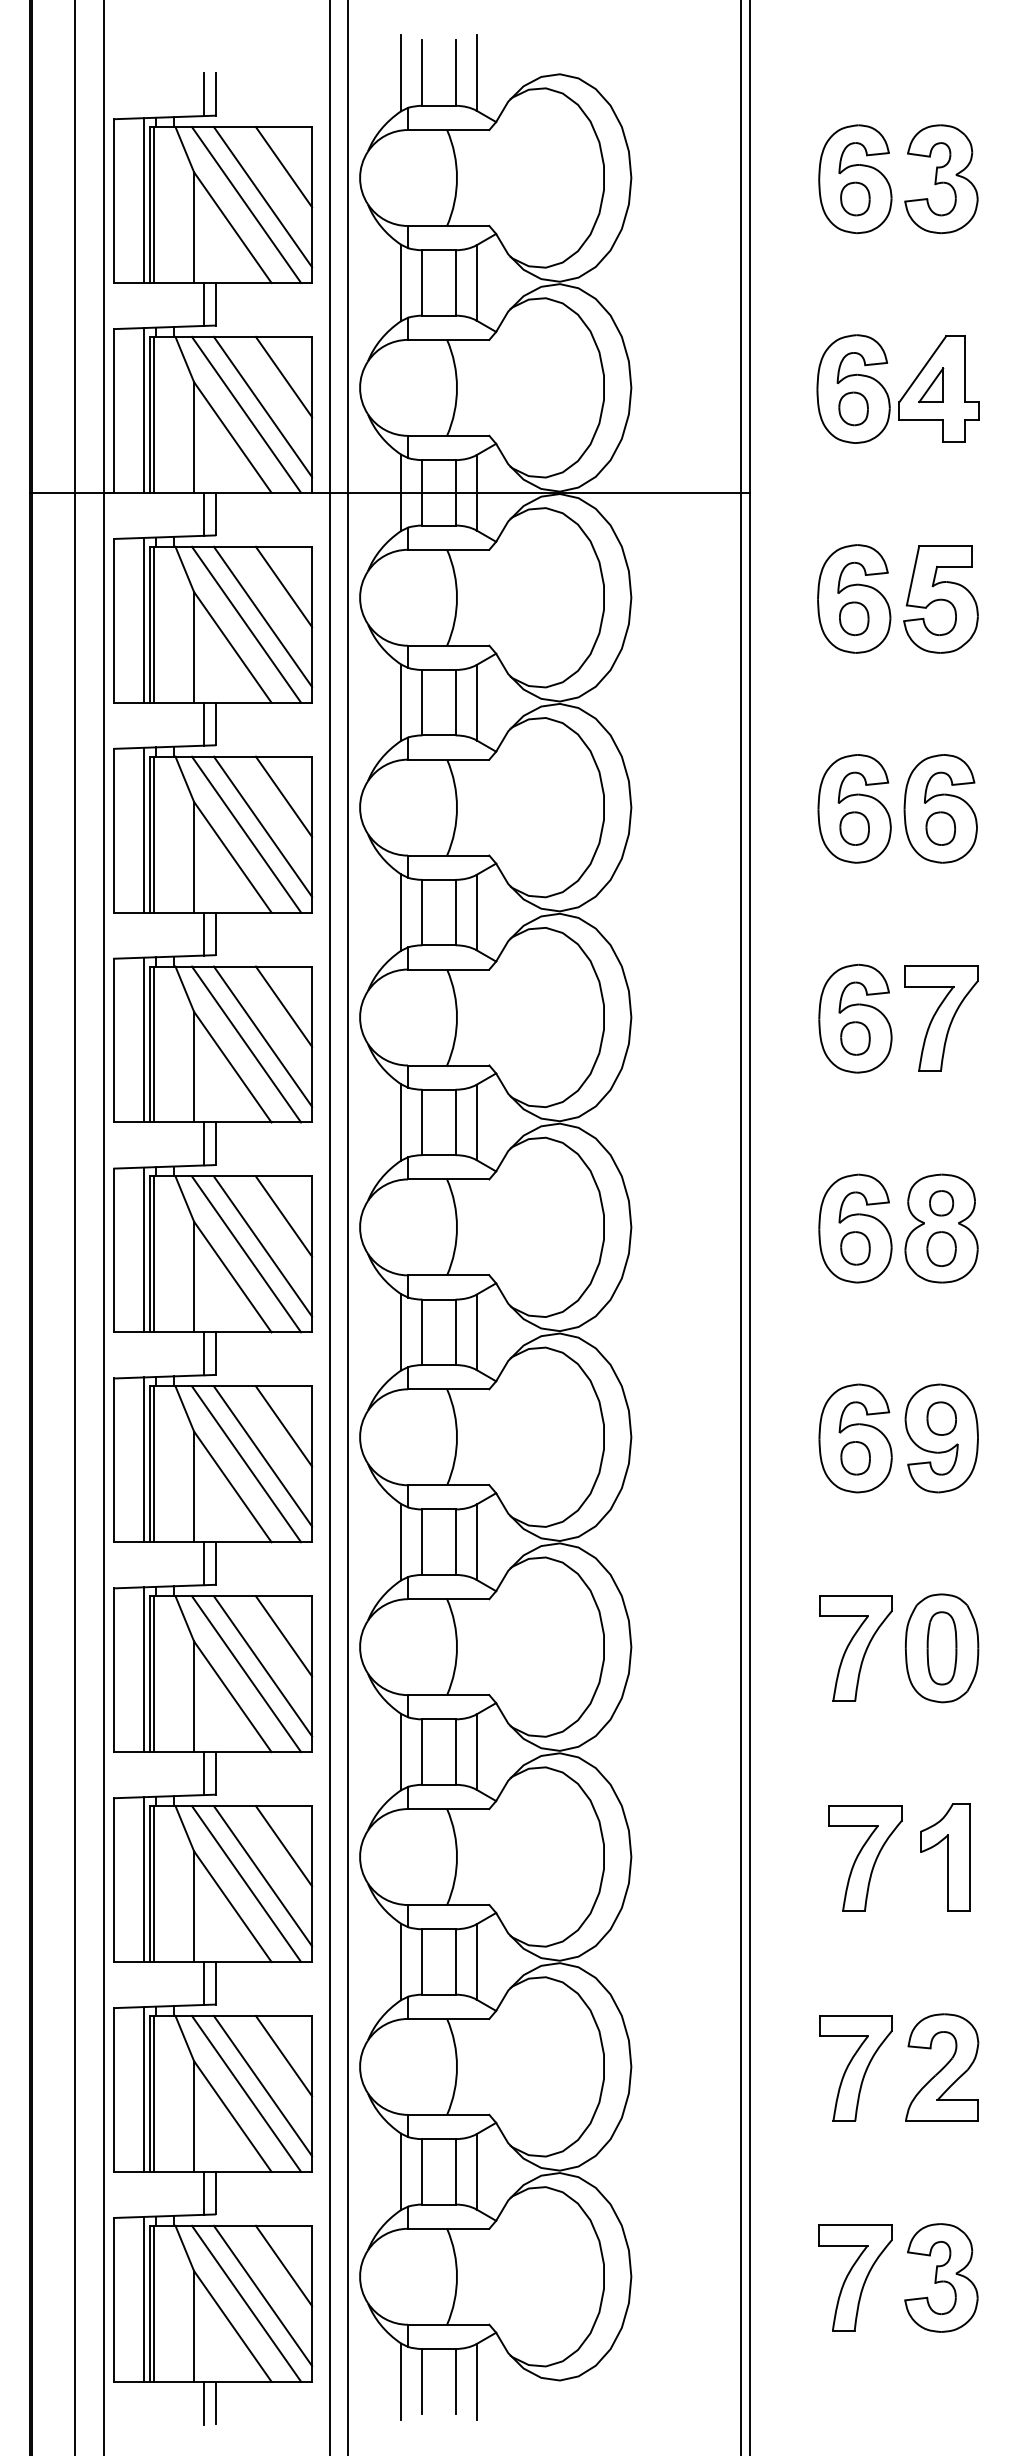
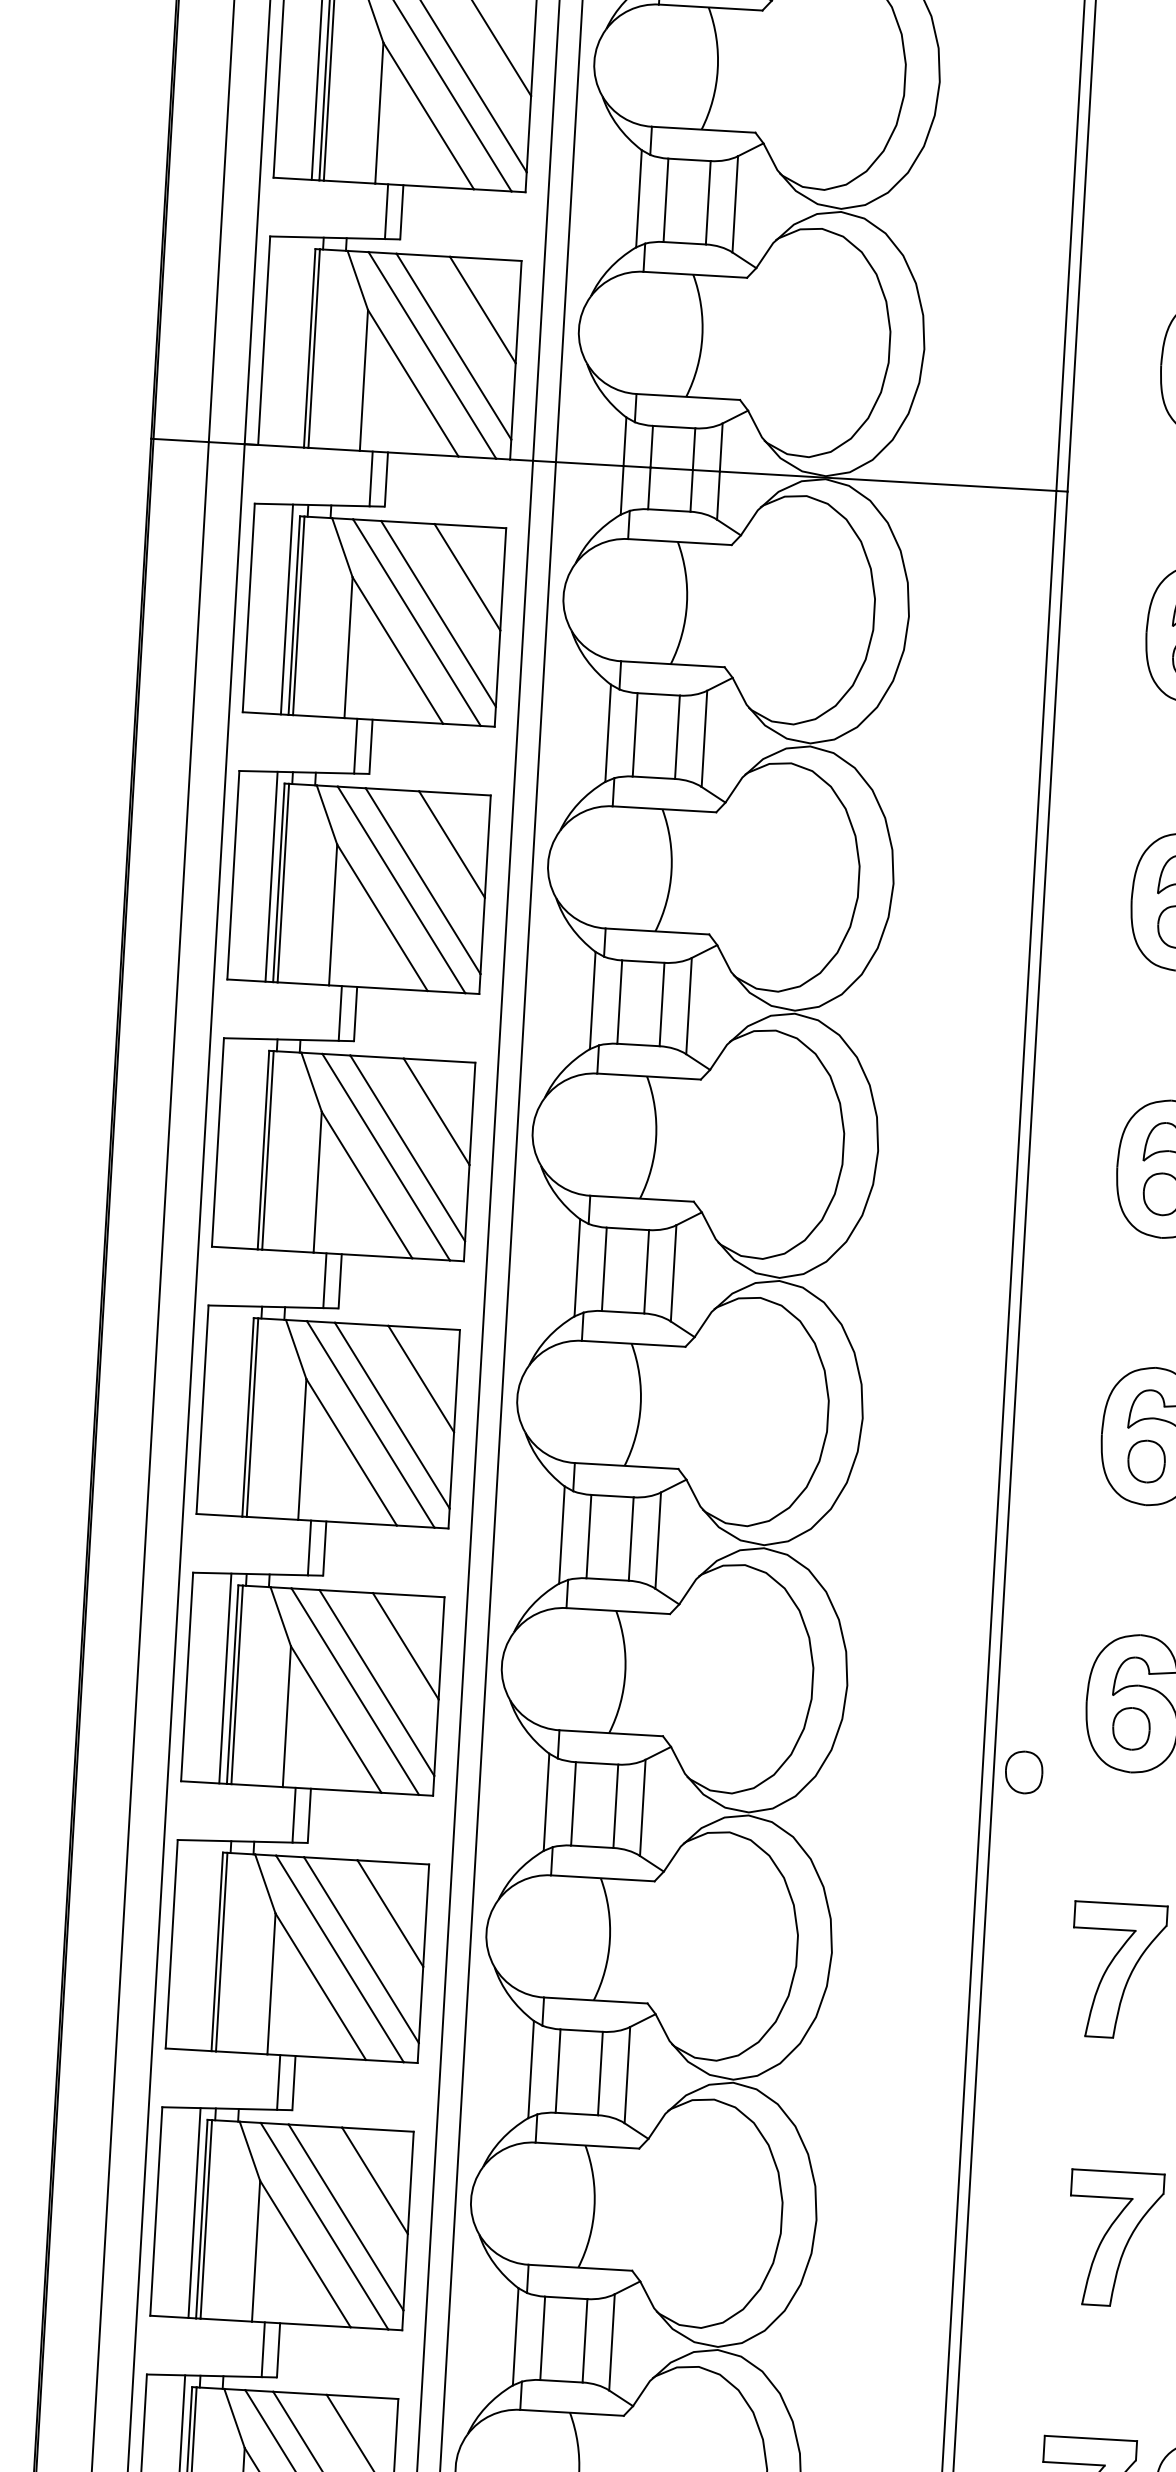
line: (144, 410) -> (302, 342), removed
line: (144, 1039) -> (256, 1143), removed
line: (144, 1249) -> (241, 1410), removed
part: (773, 1497) -> (1023, 1772), added
line: (144, 1669) -> (210, 1945), removed

